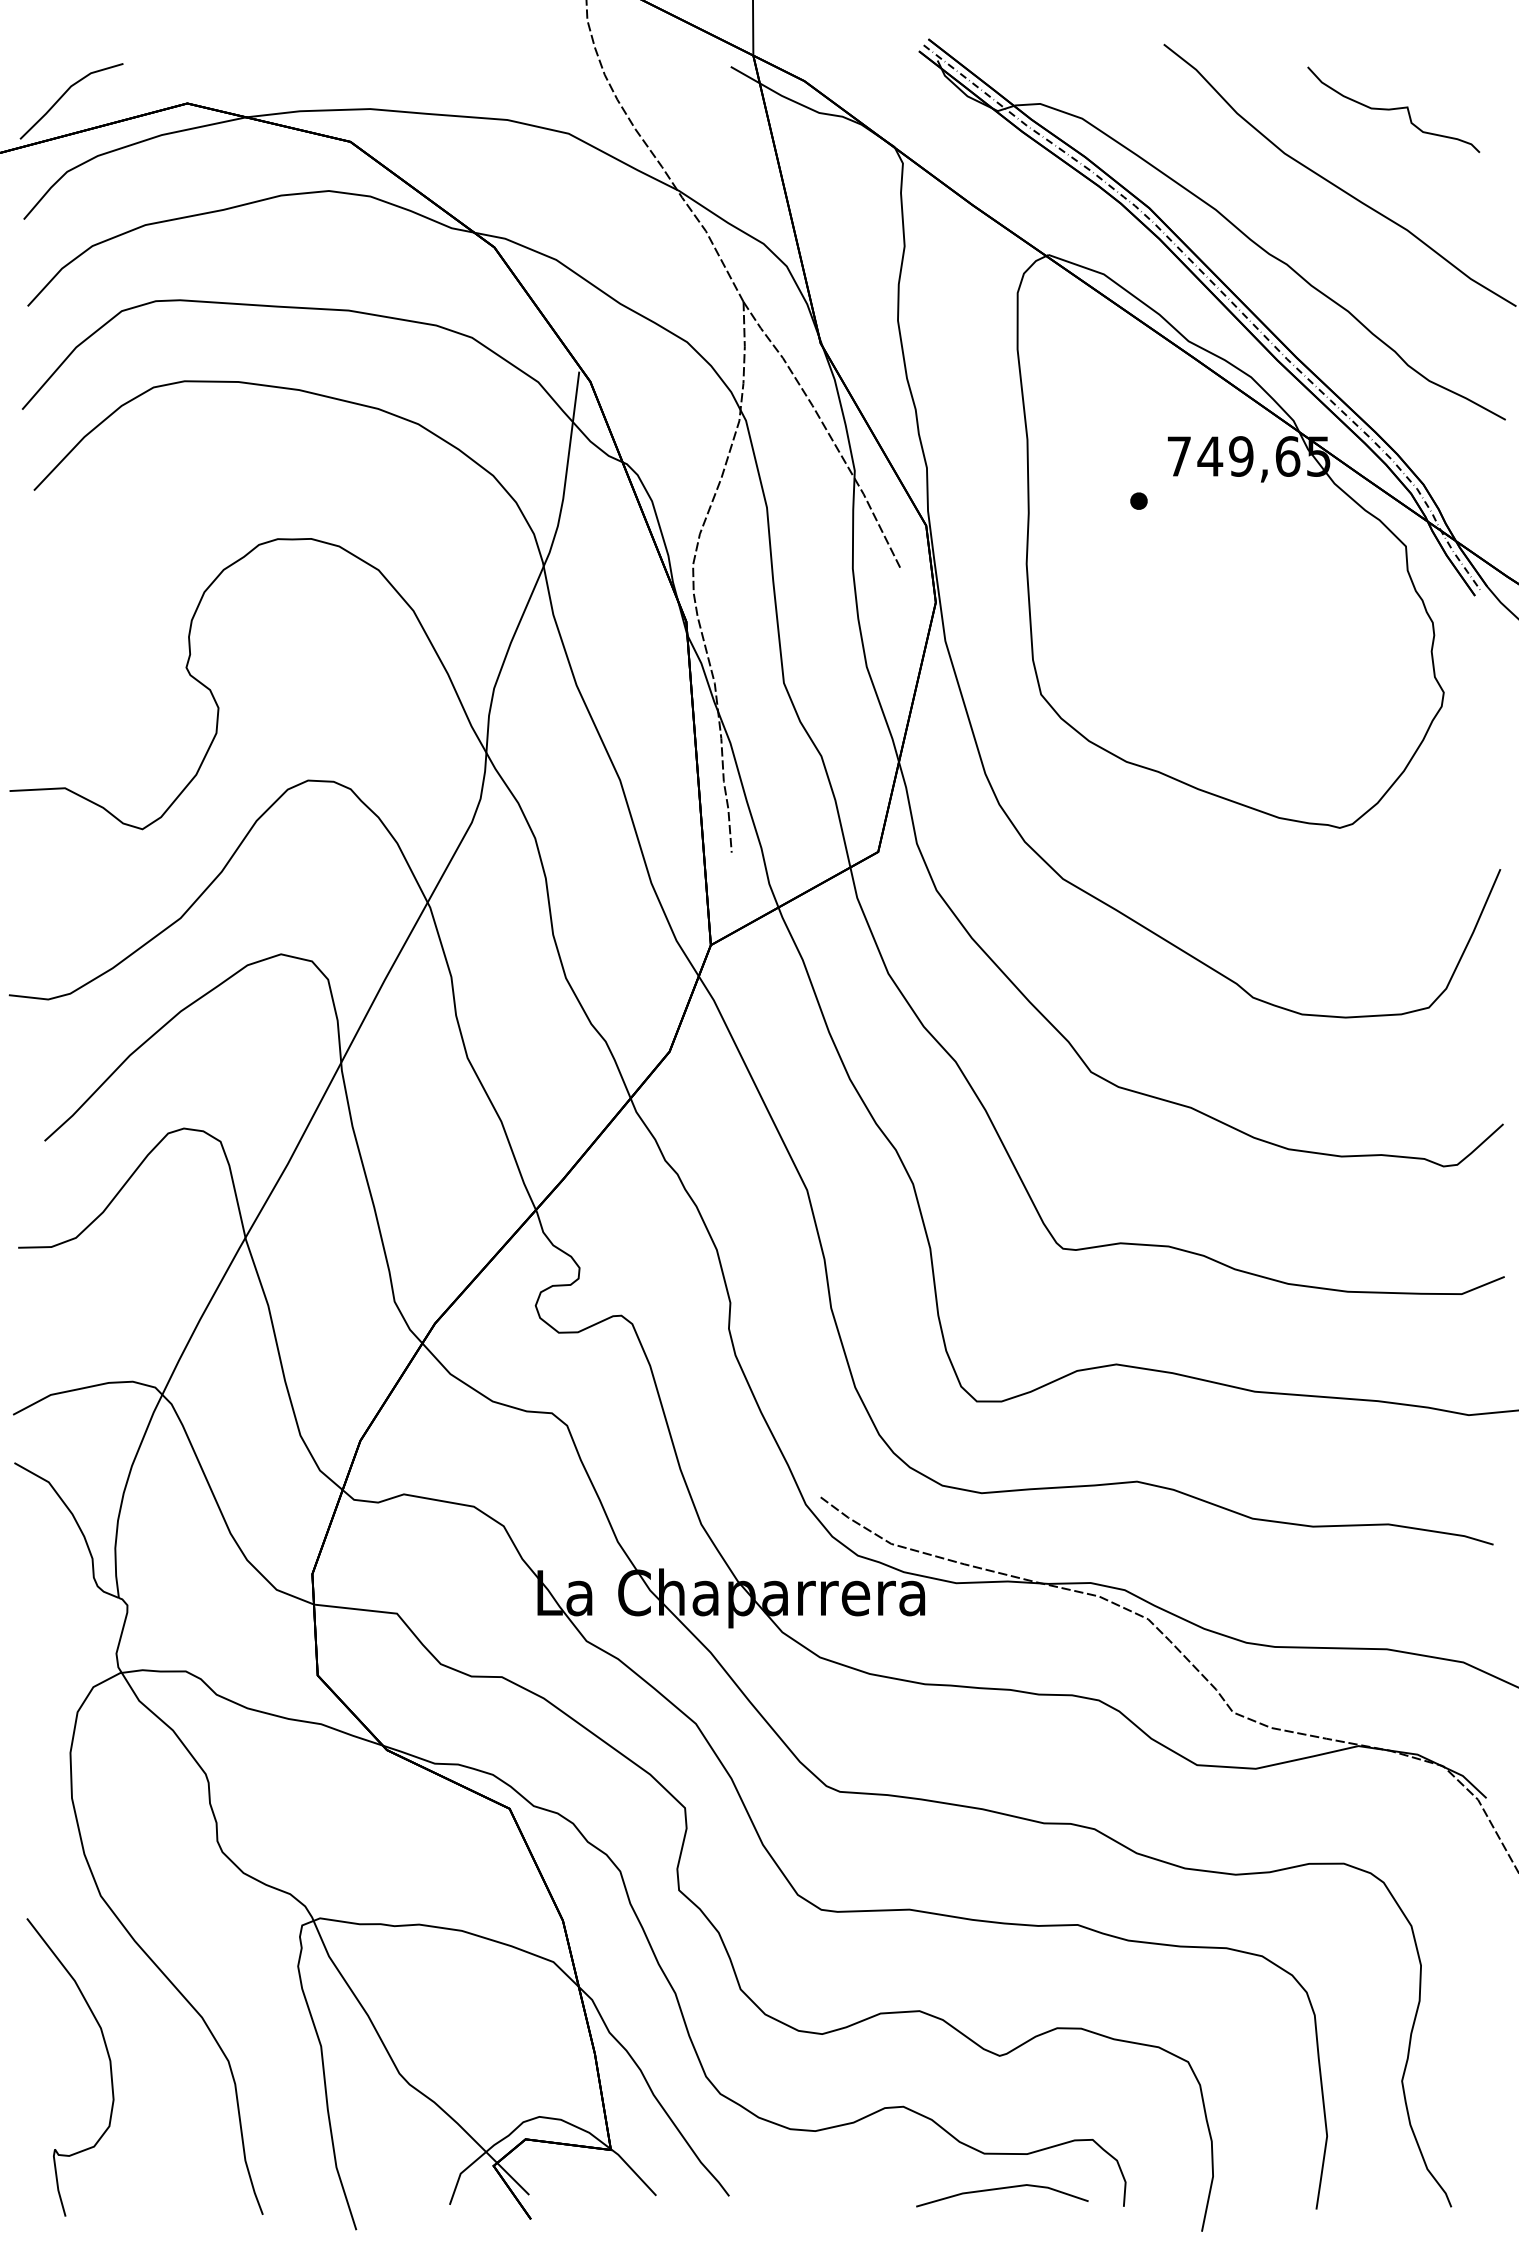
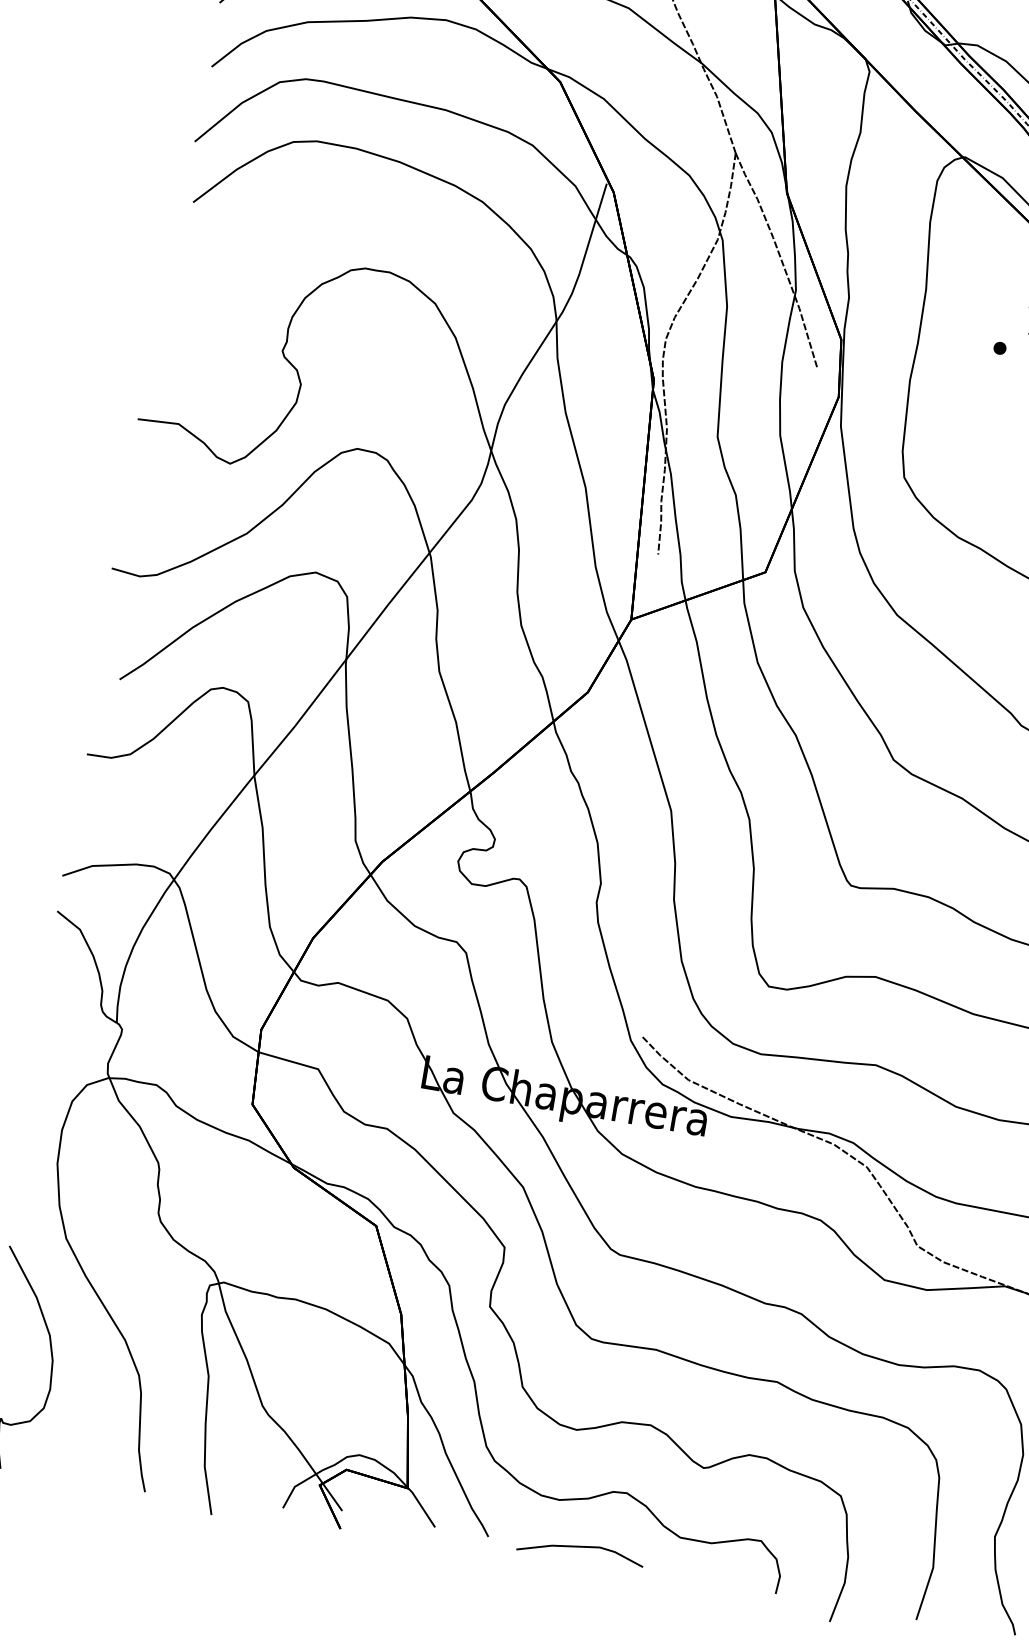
line: (1002, 2189) -> (581, 1547), moved

